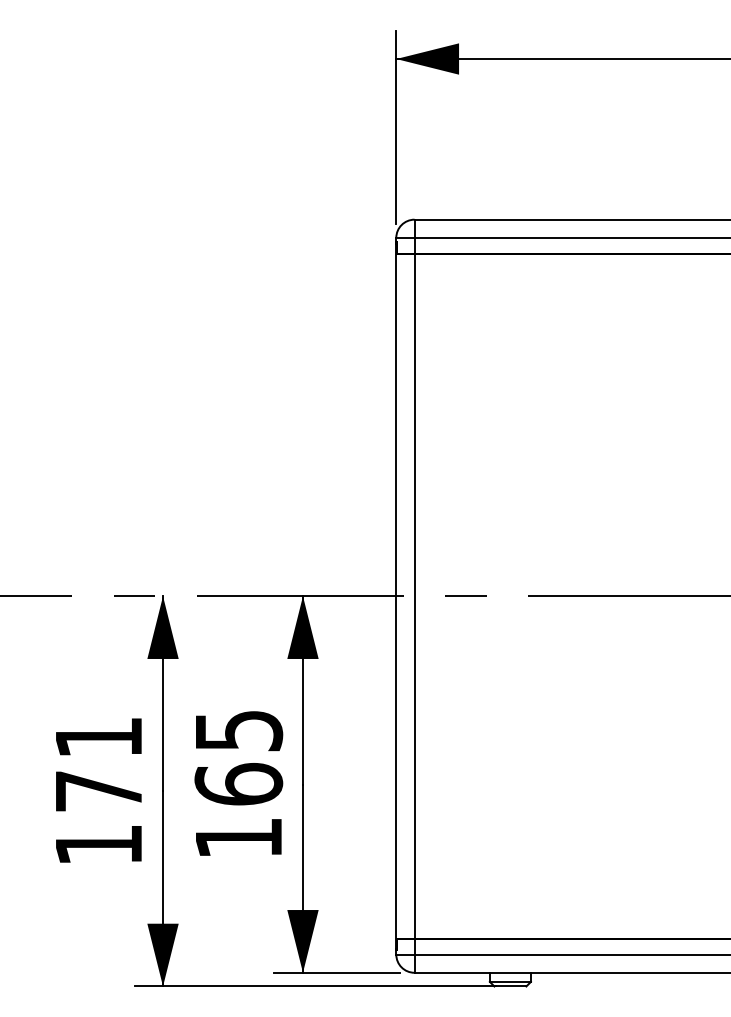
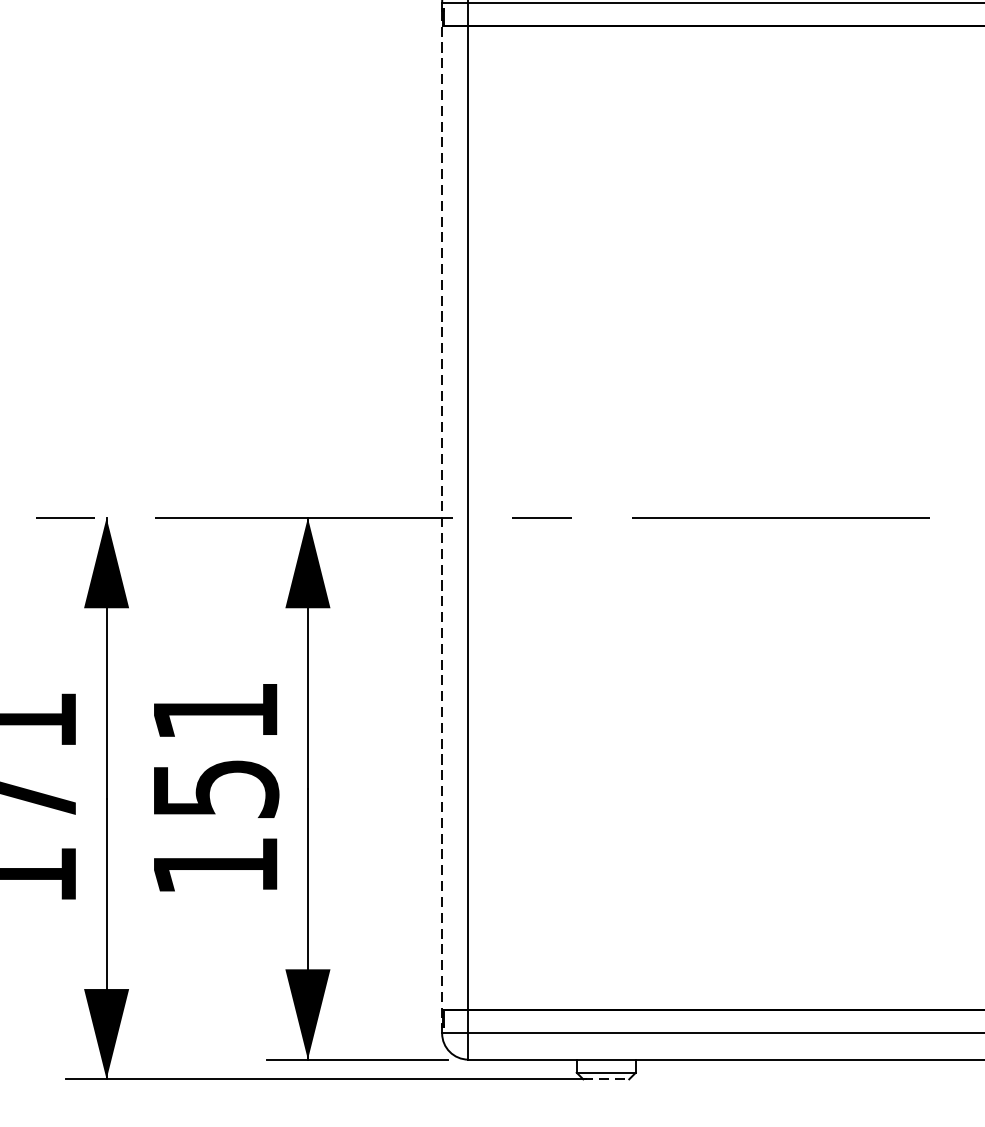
line: (396, 596) -> (442, 518), solid -> dashed
text: (238, 758) -> (215, 751), 165 -> 151
line: (510, 986) -> (606, 1079), solid -> dashed

